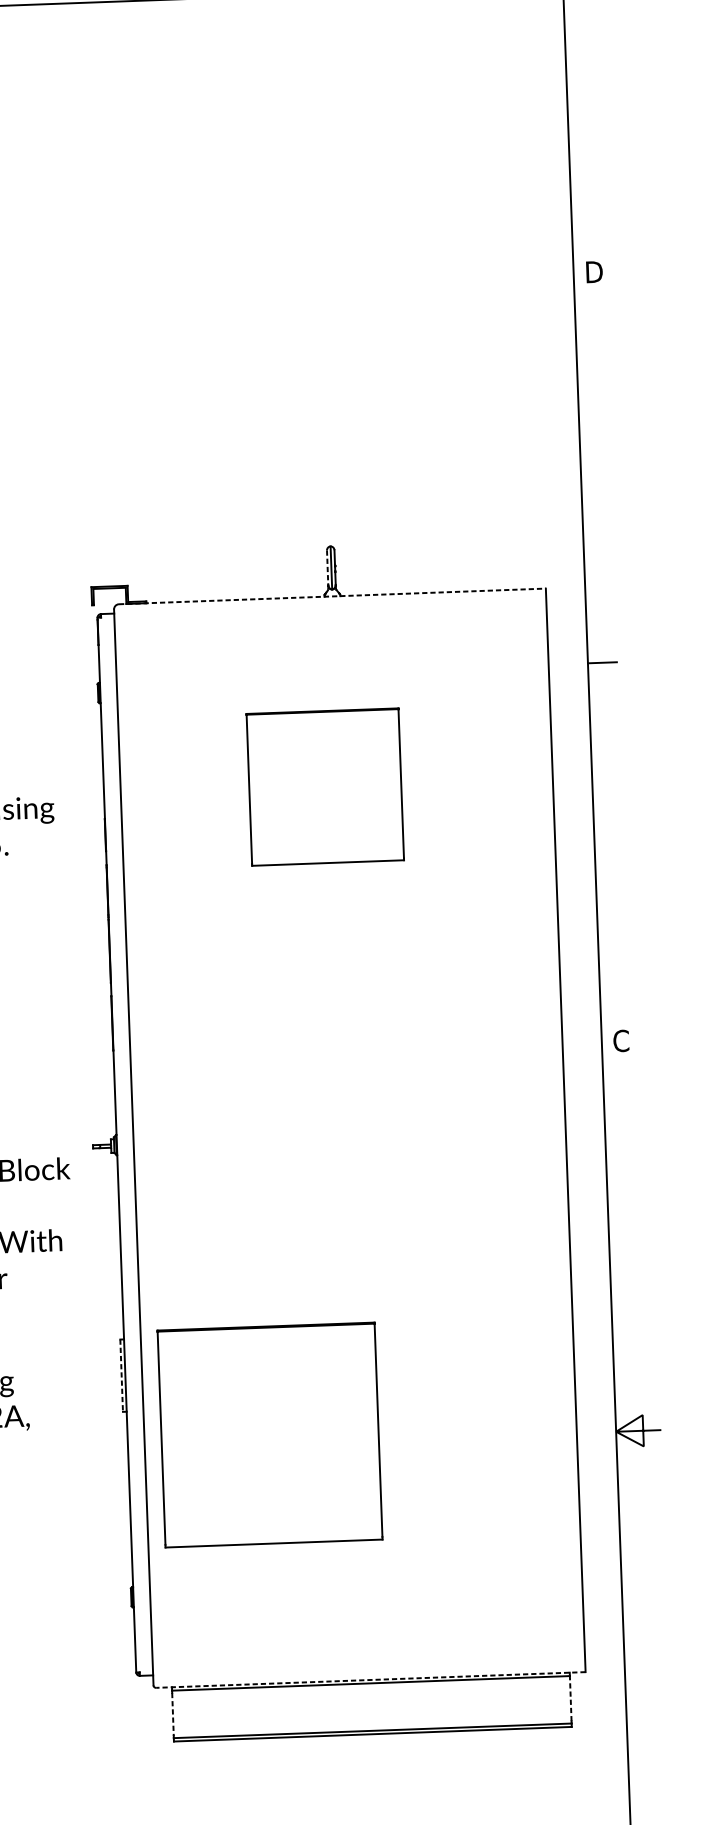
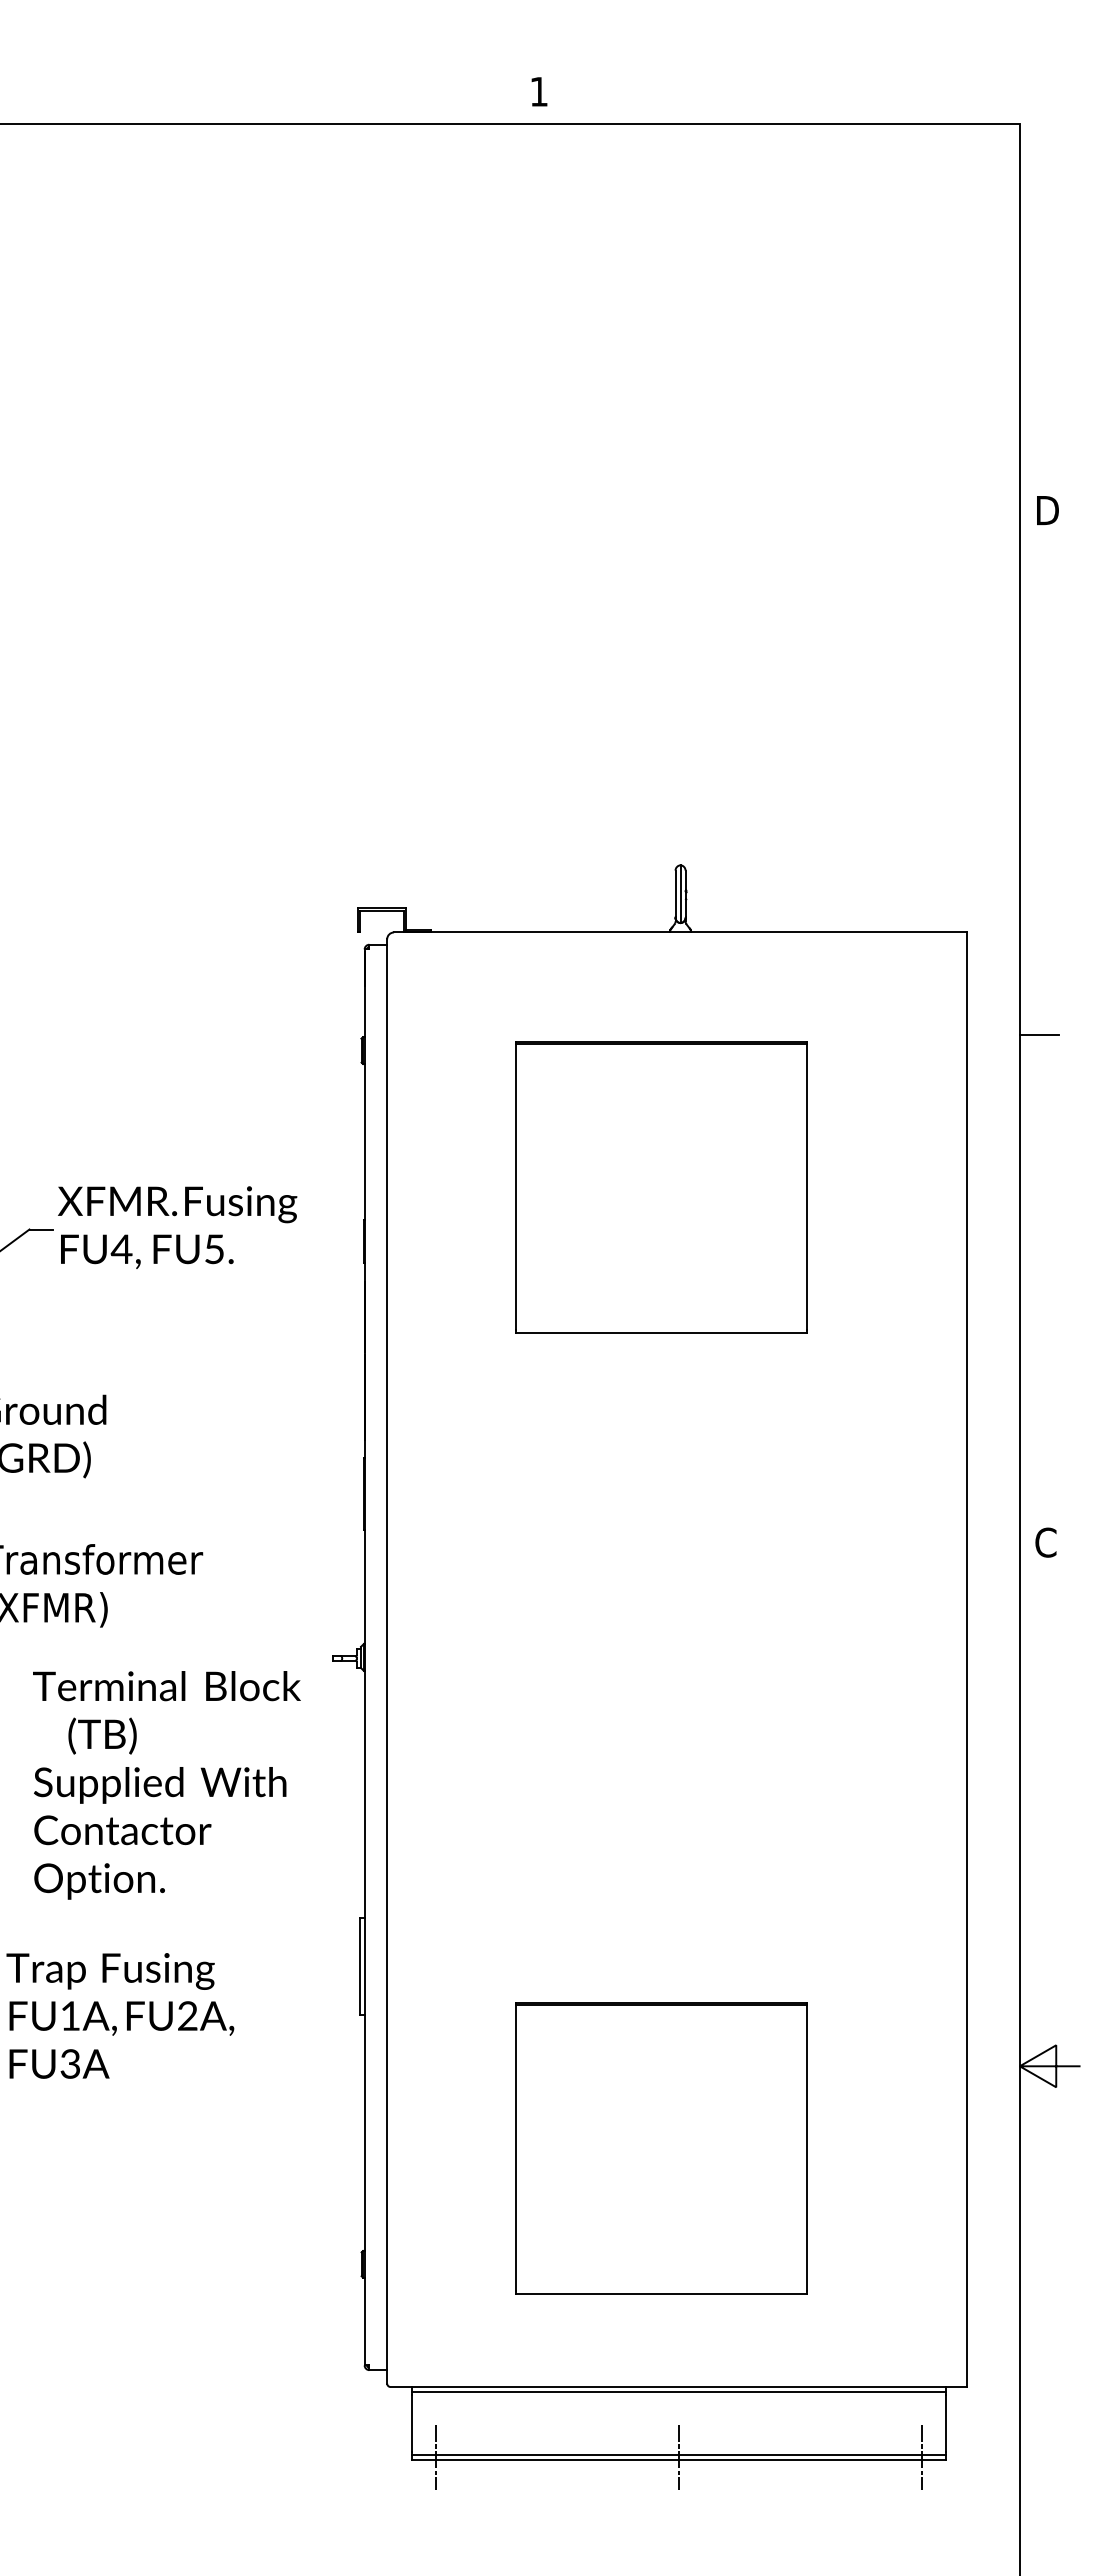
line: (327, 568) -> (675, 894), dashed -> solid
line: (332, 596) -> (680, 932), dashed -> solid
part: (325, 786) -> (661, 1187), size x1.43
line: (121, 1375) -> (359, 1966), dashed -> solid
part: (269, 1434) -> (661, 2148), moved
line: (370, 1680) -> (678, 2387), dashed -> solid
line: (570, 1699) -> (945, 2423), dashed -> solid
line: (172, 1714) -> (411, 2423), dashed -> solid
line: (553, 1725) -> (921, 2457), added
line: (372, 1732) -> (678, 2457), added
line: (192, 1739) -> (436, 2457), added

